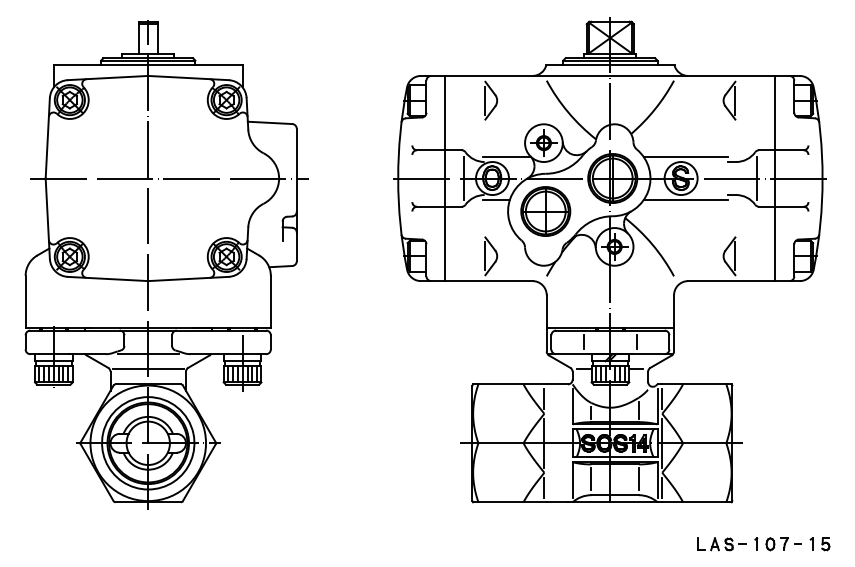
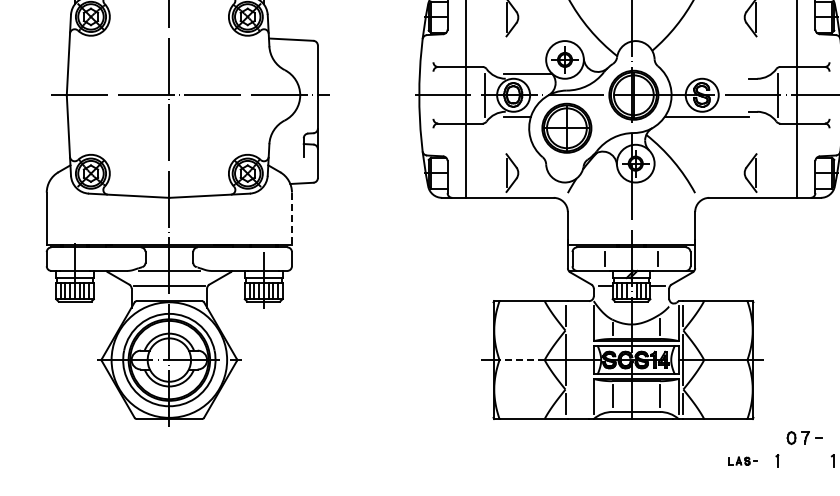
line: (685, 157) -> (706, 74), removed
line: (270, 302) -> (291, 219), solid -> dashed
line: (500, 443) -> (521, 360), solid -> dashed
part: (721, 544) -> (742, 461), size x0.6
part: (783, 544) -> (804, 438), moved

